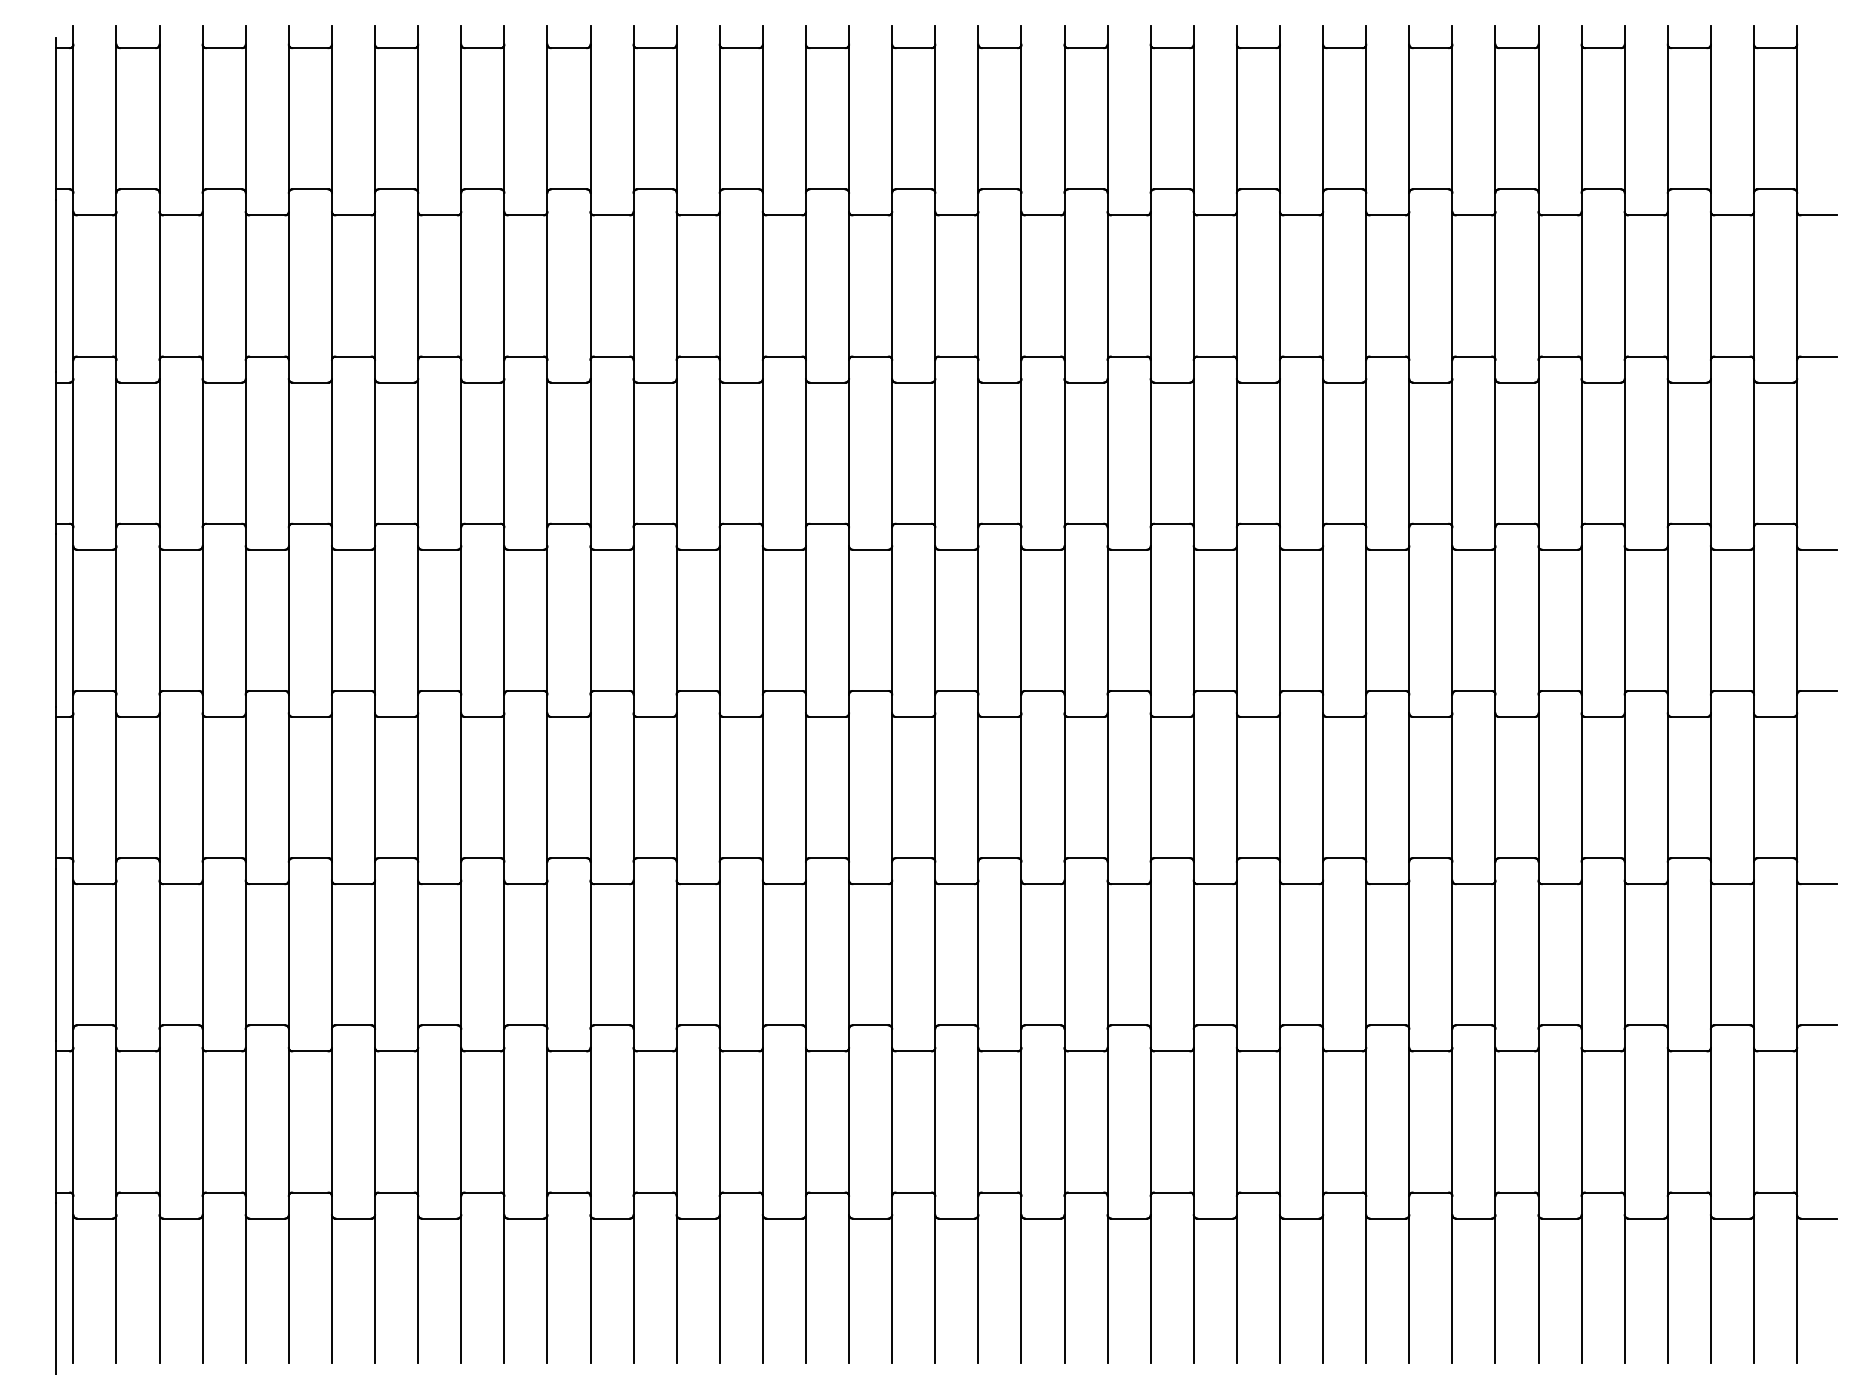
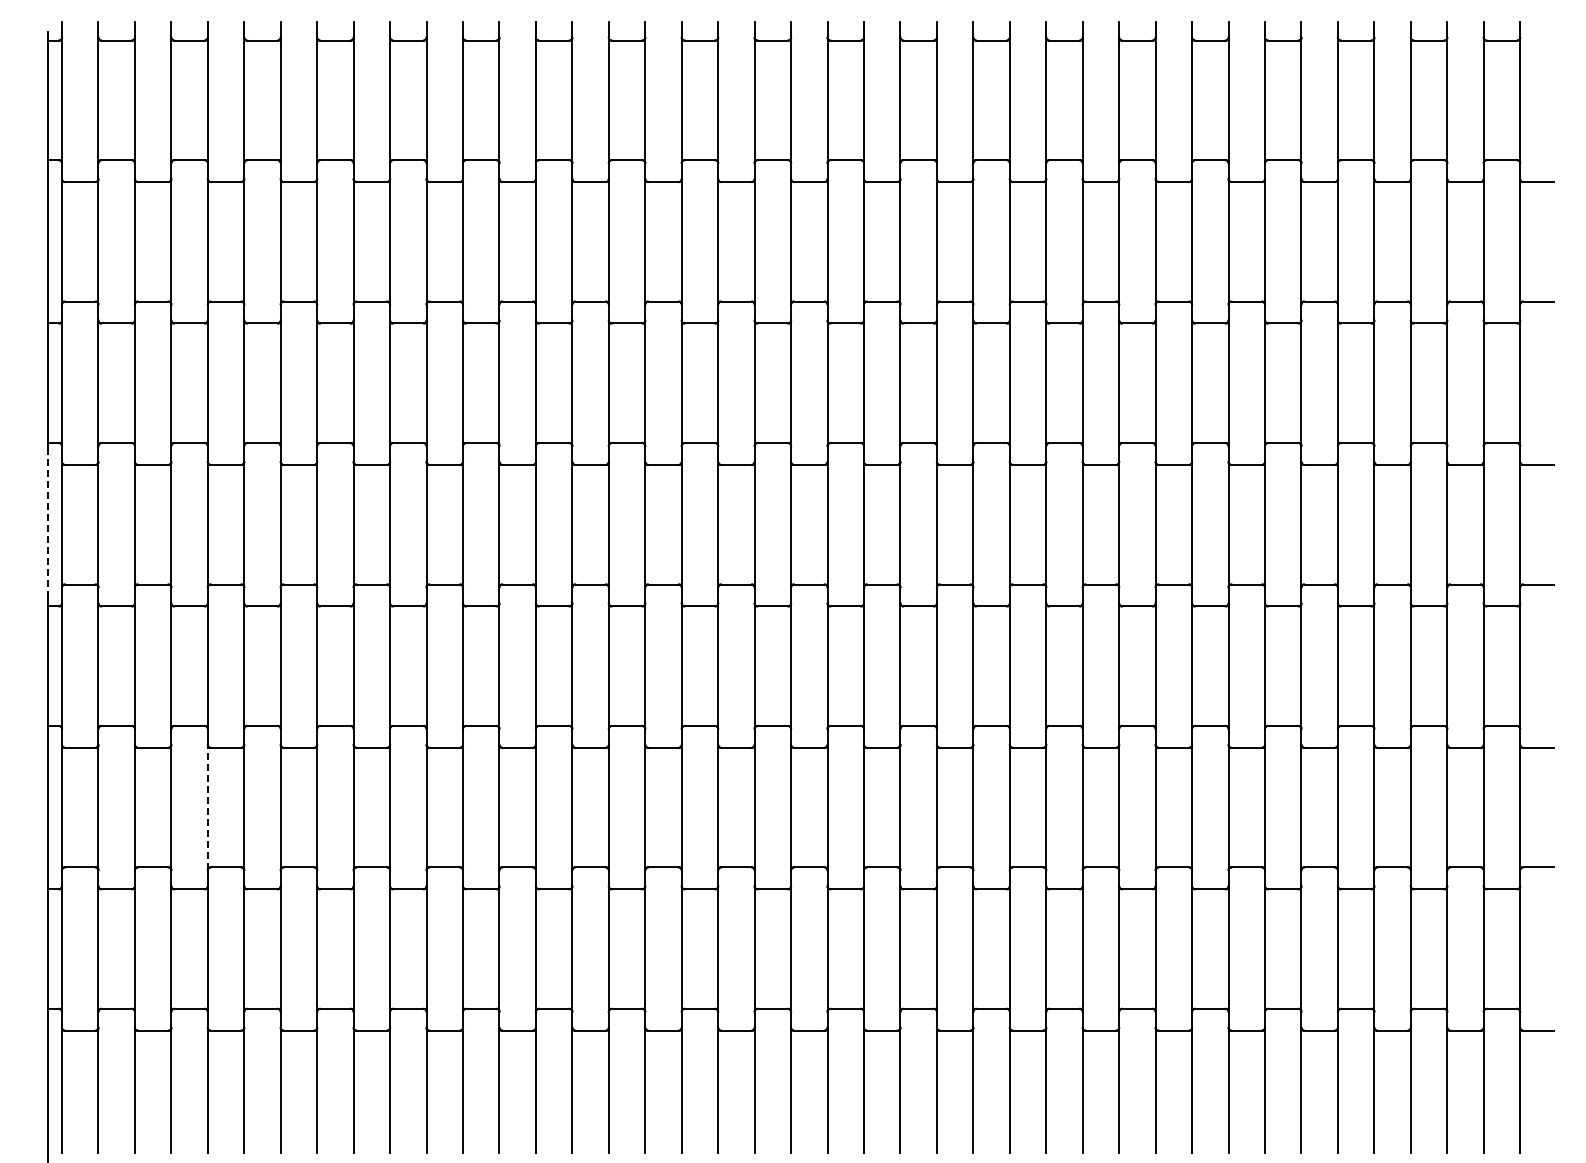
line: (56, 620) -> (47, 524), solid -> dashed
line: (245, 954) -> (207, 807), solid -> dashed

